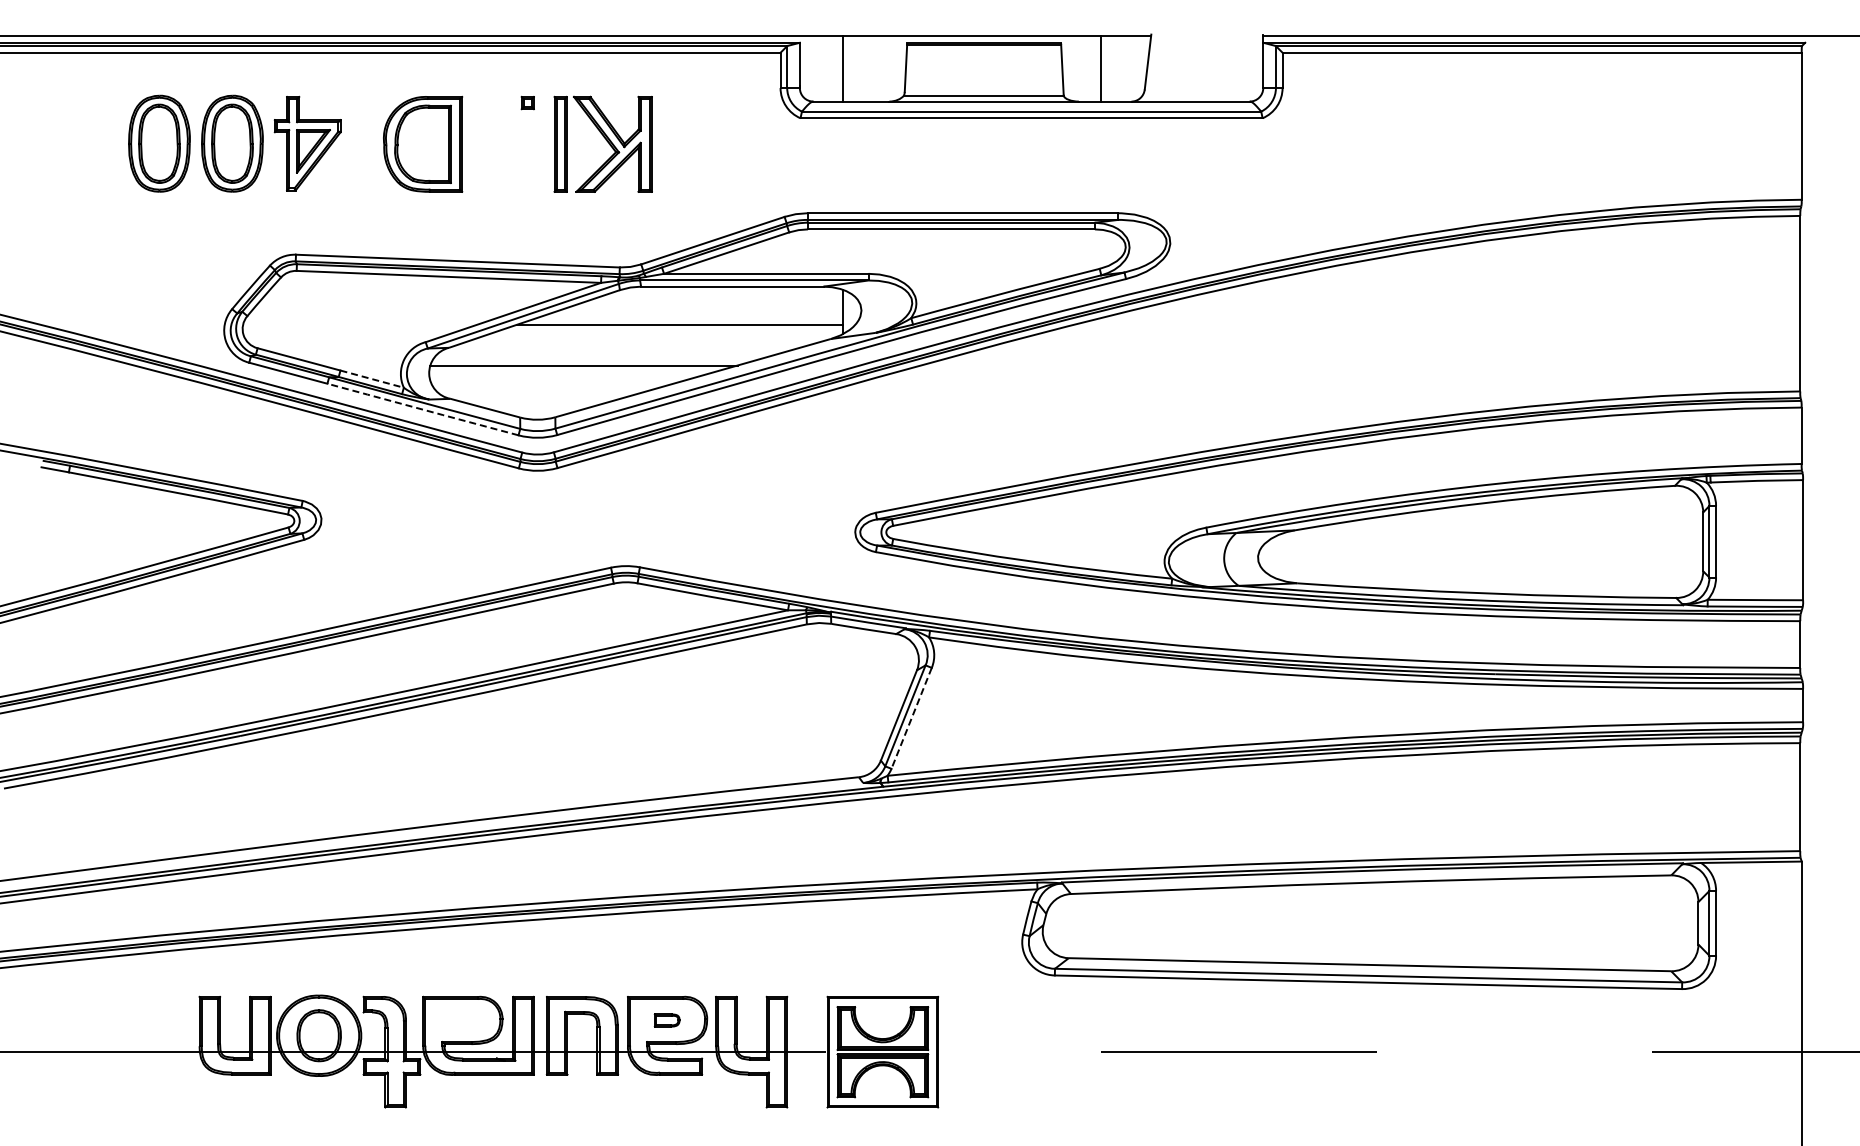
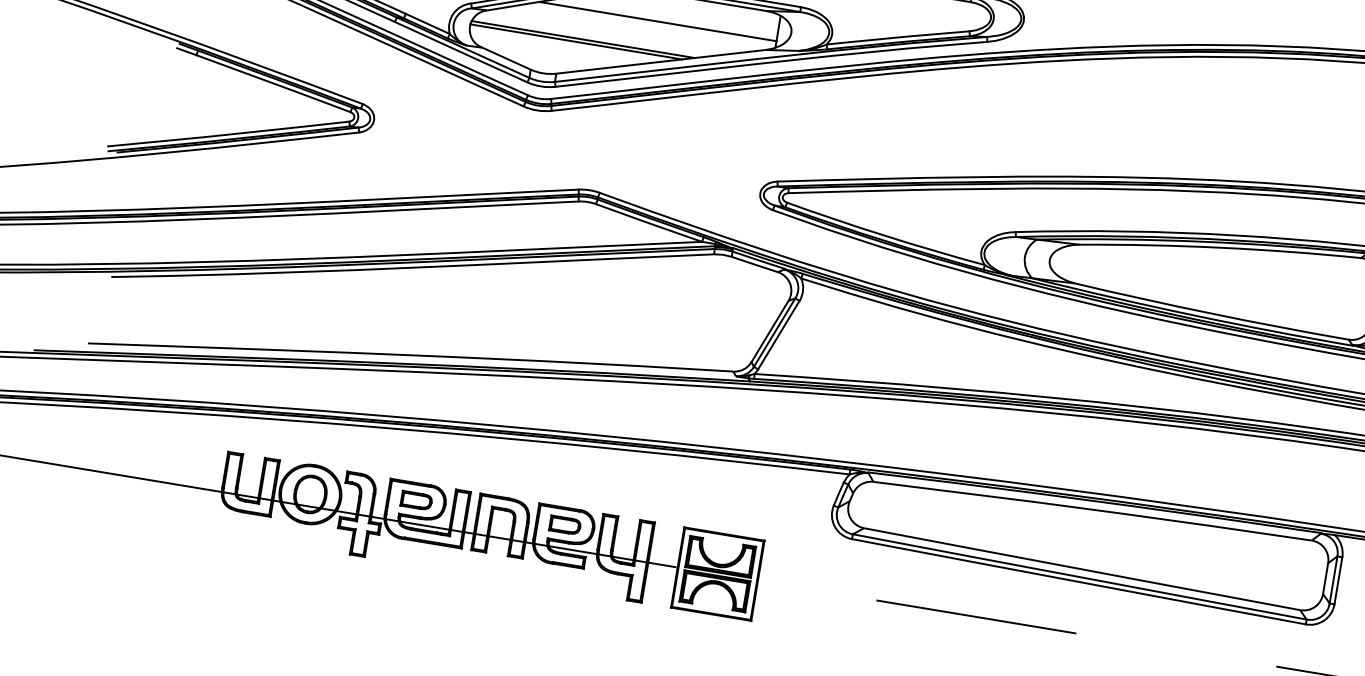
line: (574, 370) -> (575, 42), added
line: (372, 379) -> (428, 24), dashed -> solid
line: (422, 409) -> (460, 52), dashed -> solid
line: (911, 718) -> (778, 335), dashed -> solid
part: (462, 1020) -> (416, 500), added
part: (666, 1020) -> (564, 525), size x1.67

